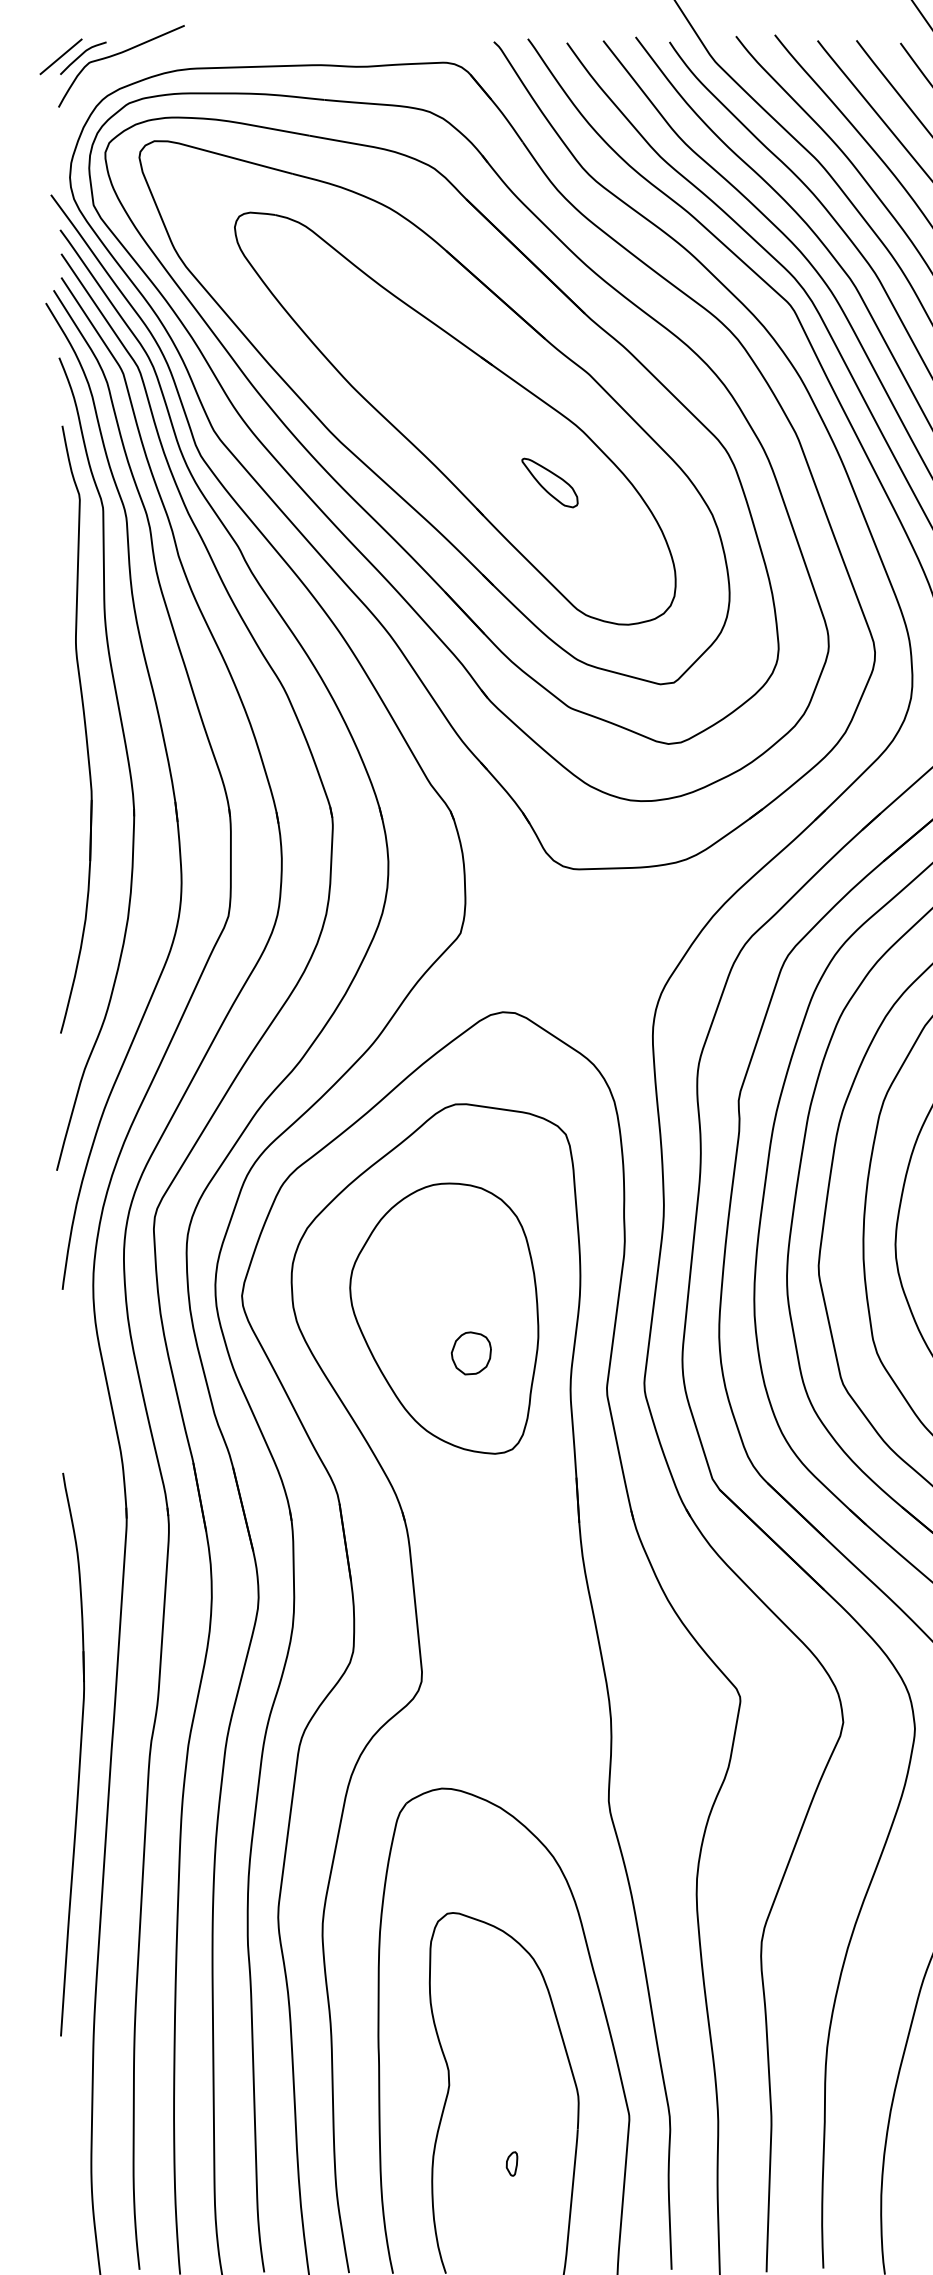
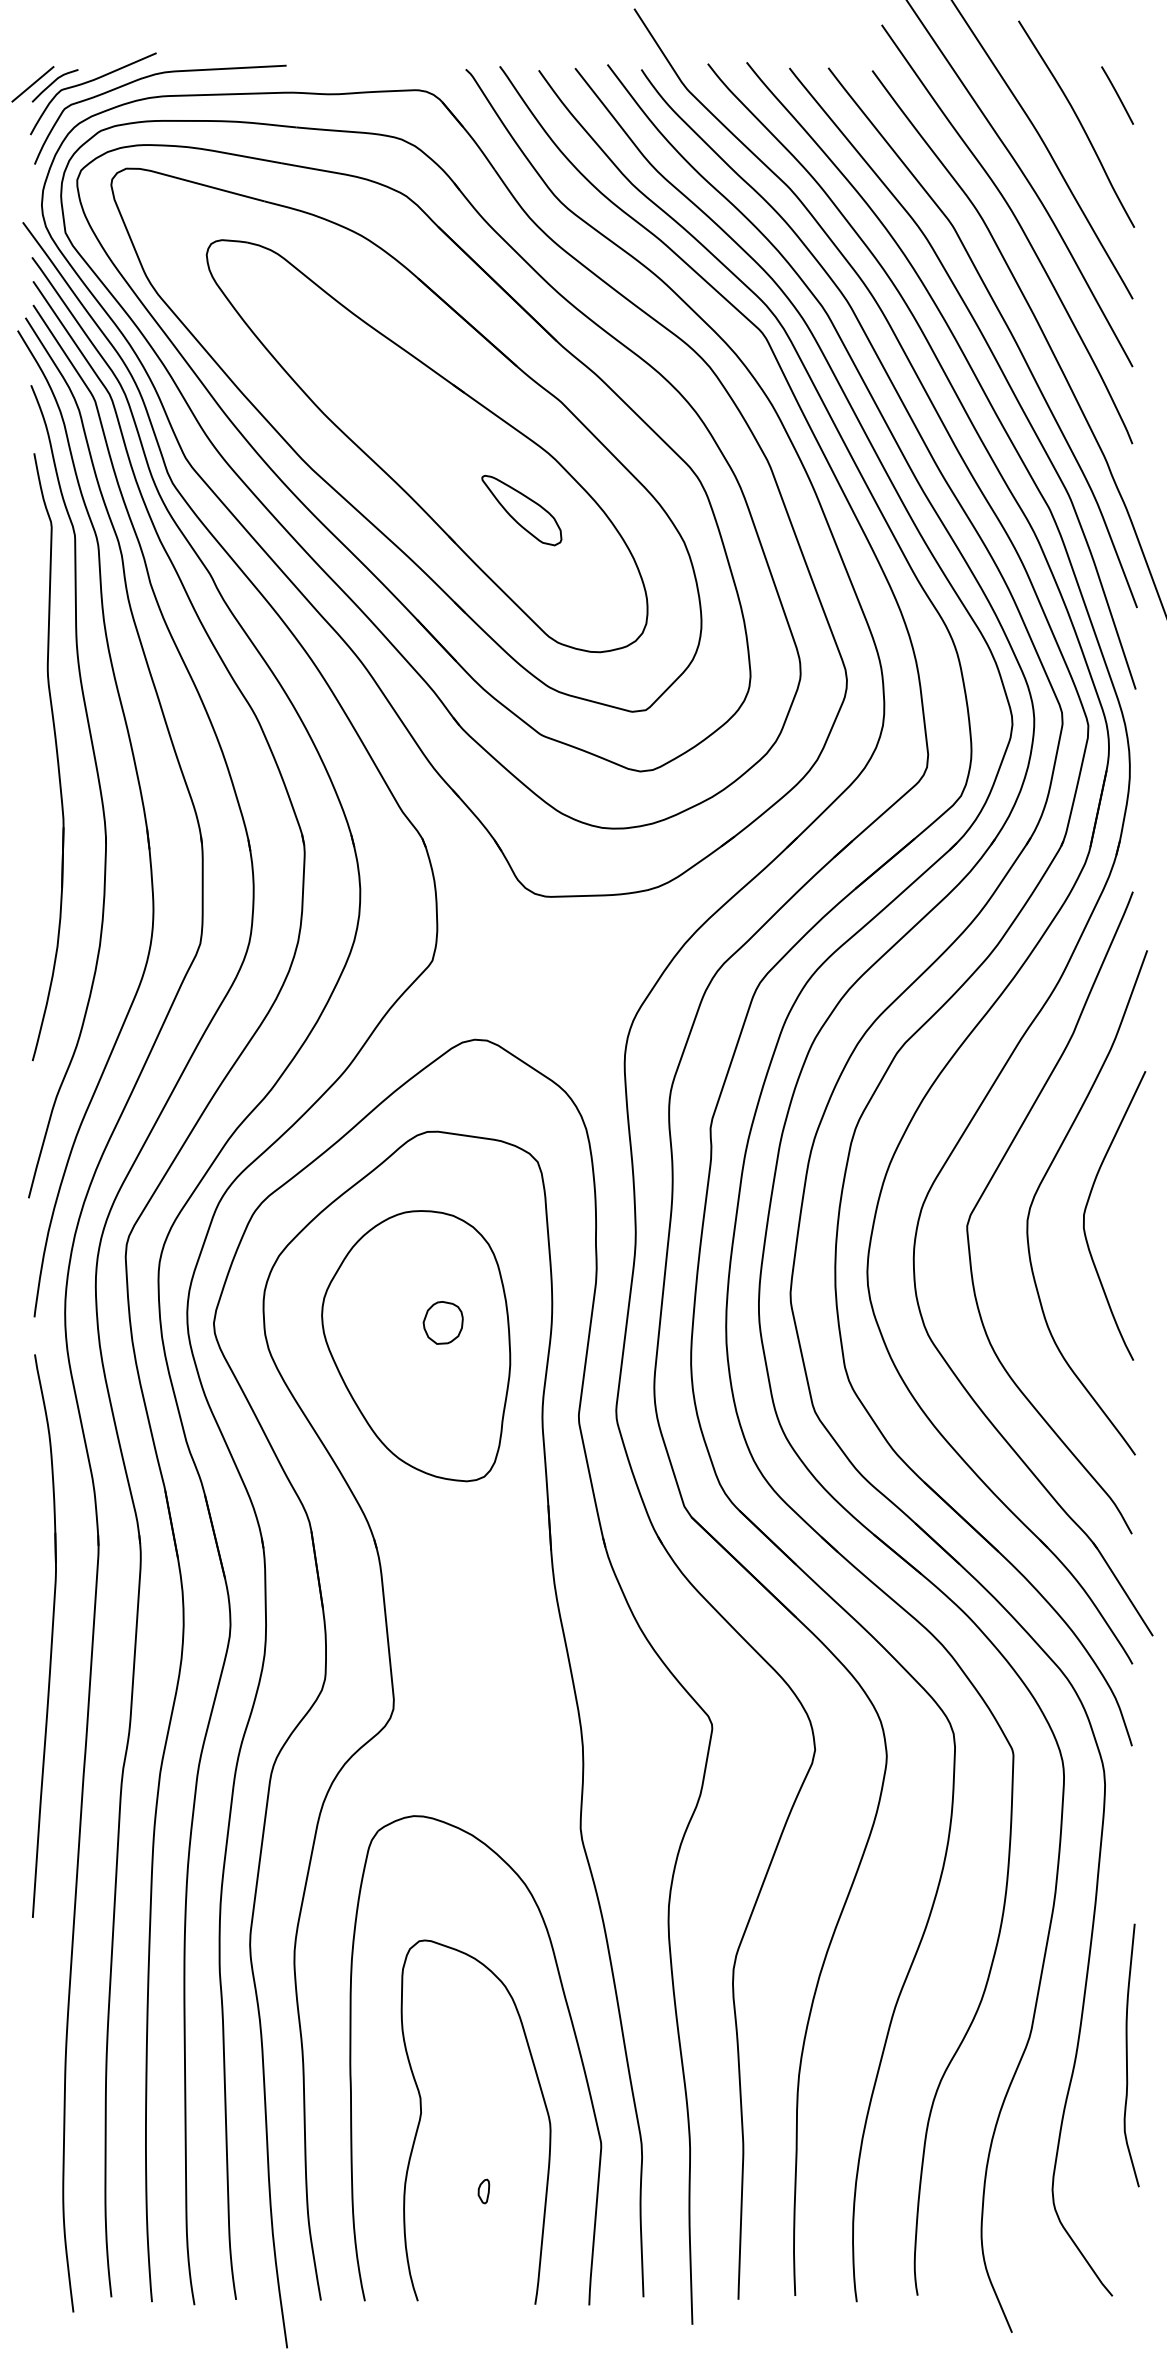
curve: (177, 50) -> (149, 77), added
part: (549, 483) -> (521, 510), size x1.43
part: (470, 1353) -> (442, 1322), moved
part: (79, 1754) -> (51, 1635), moved

